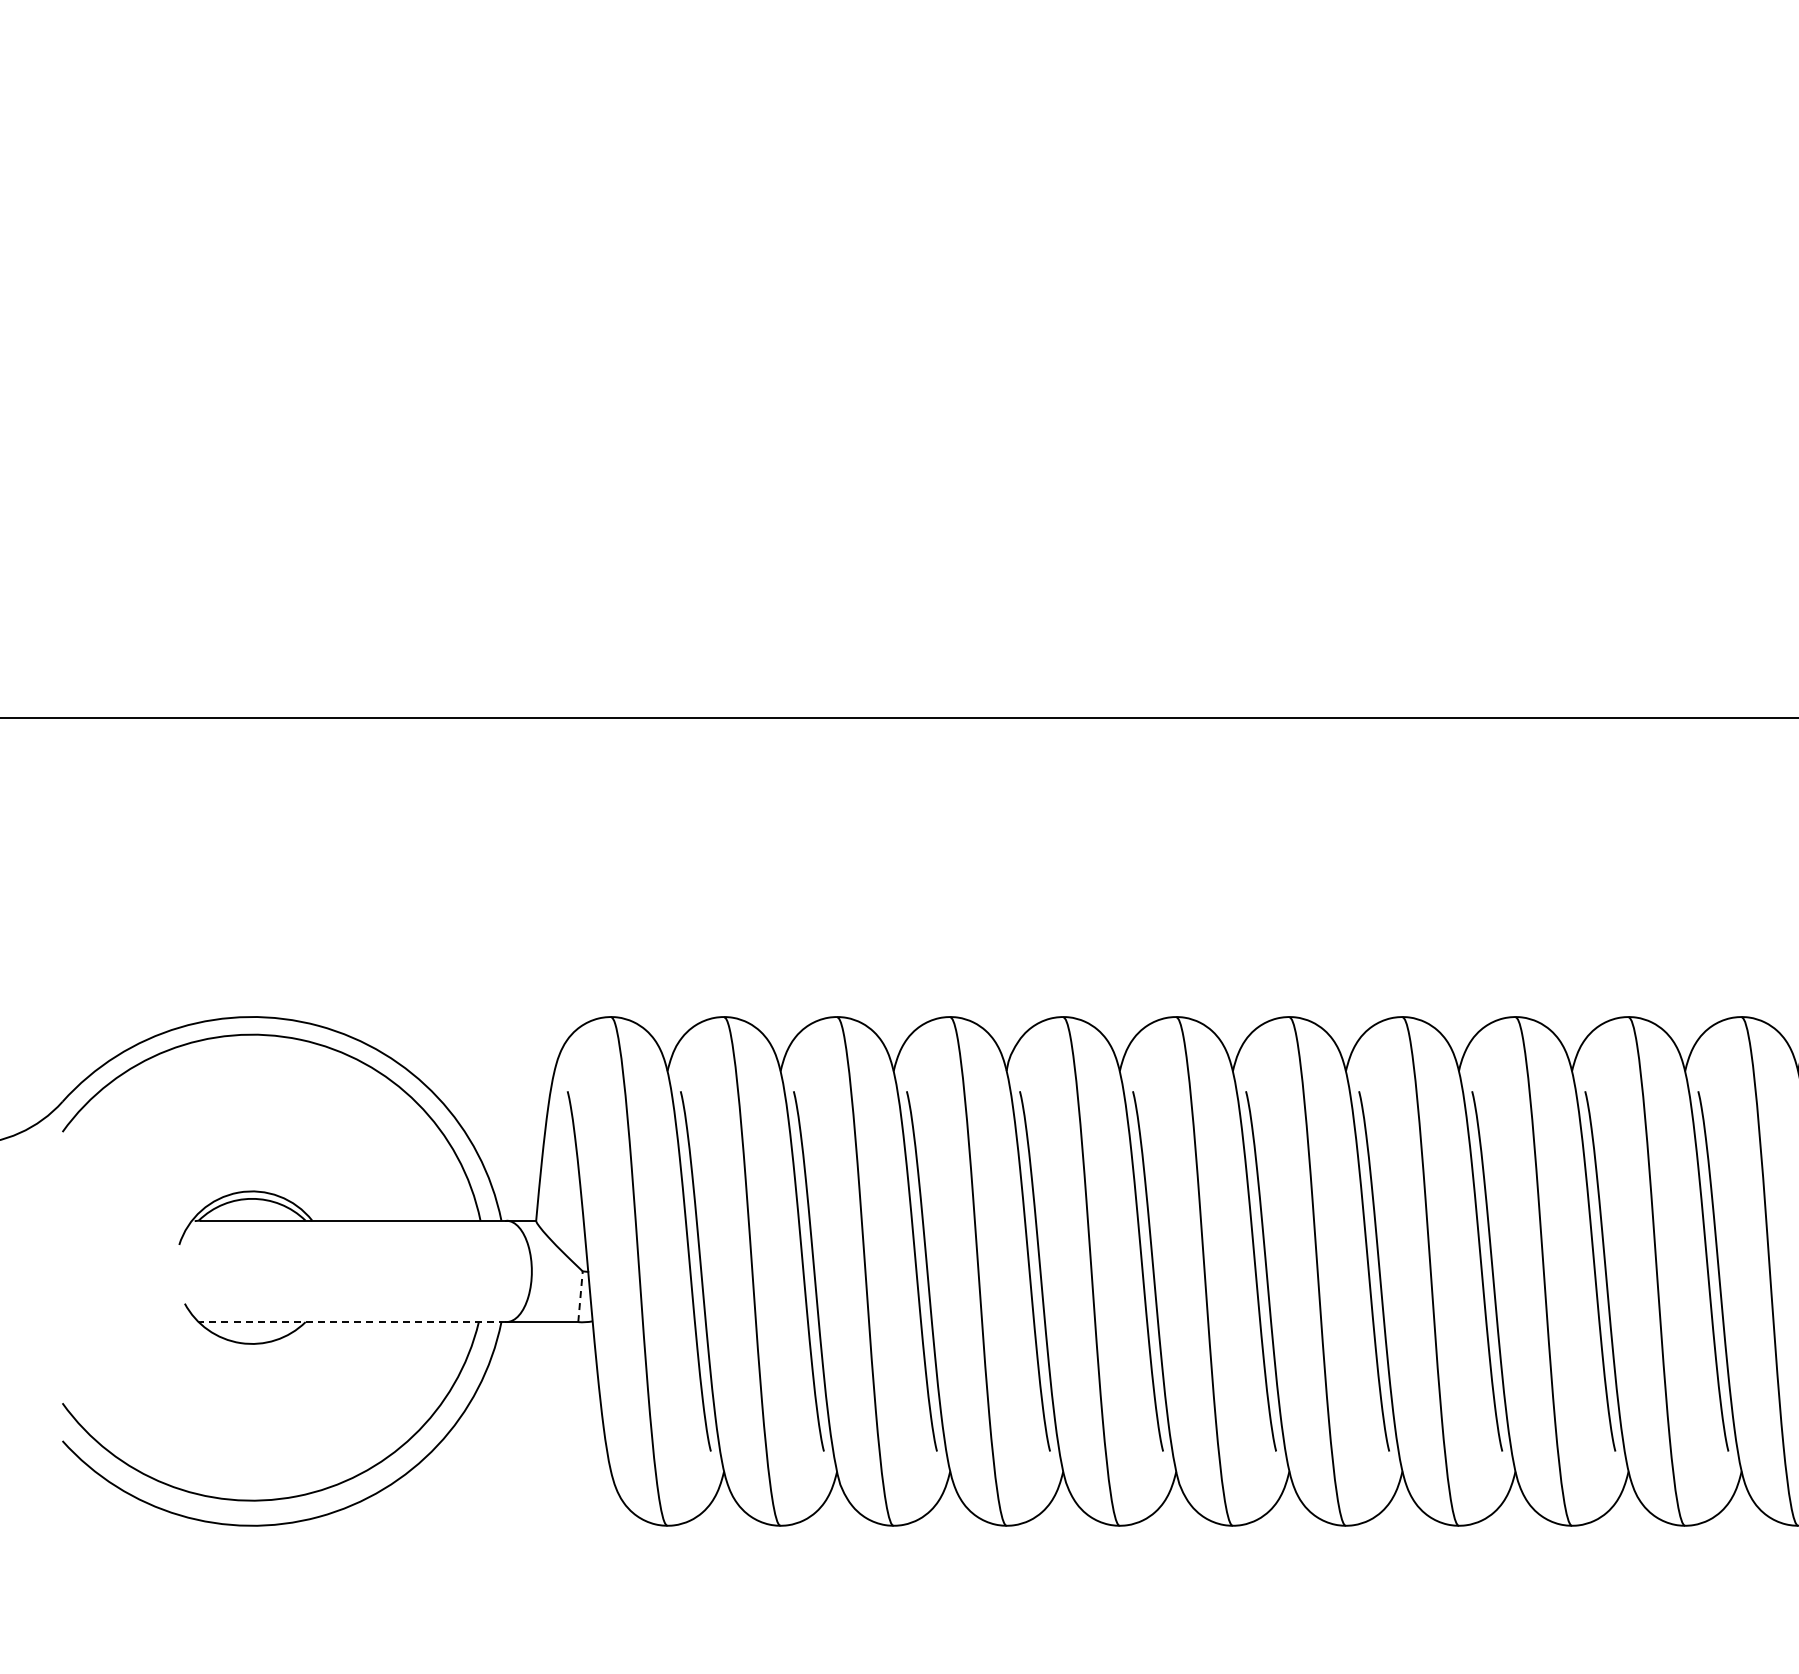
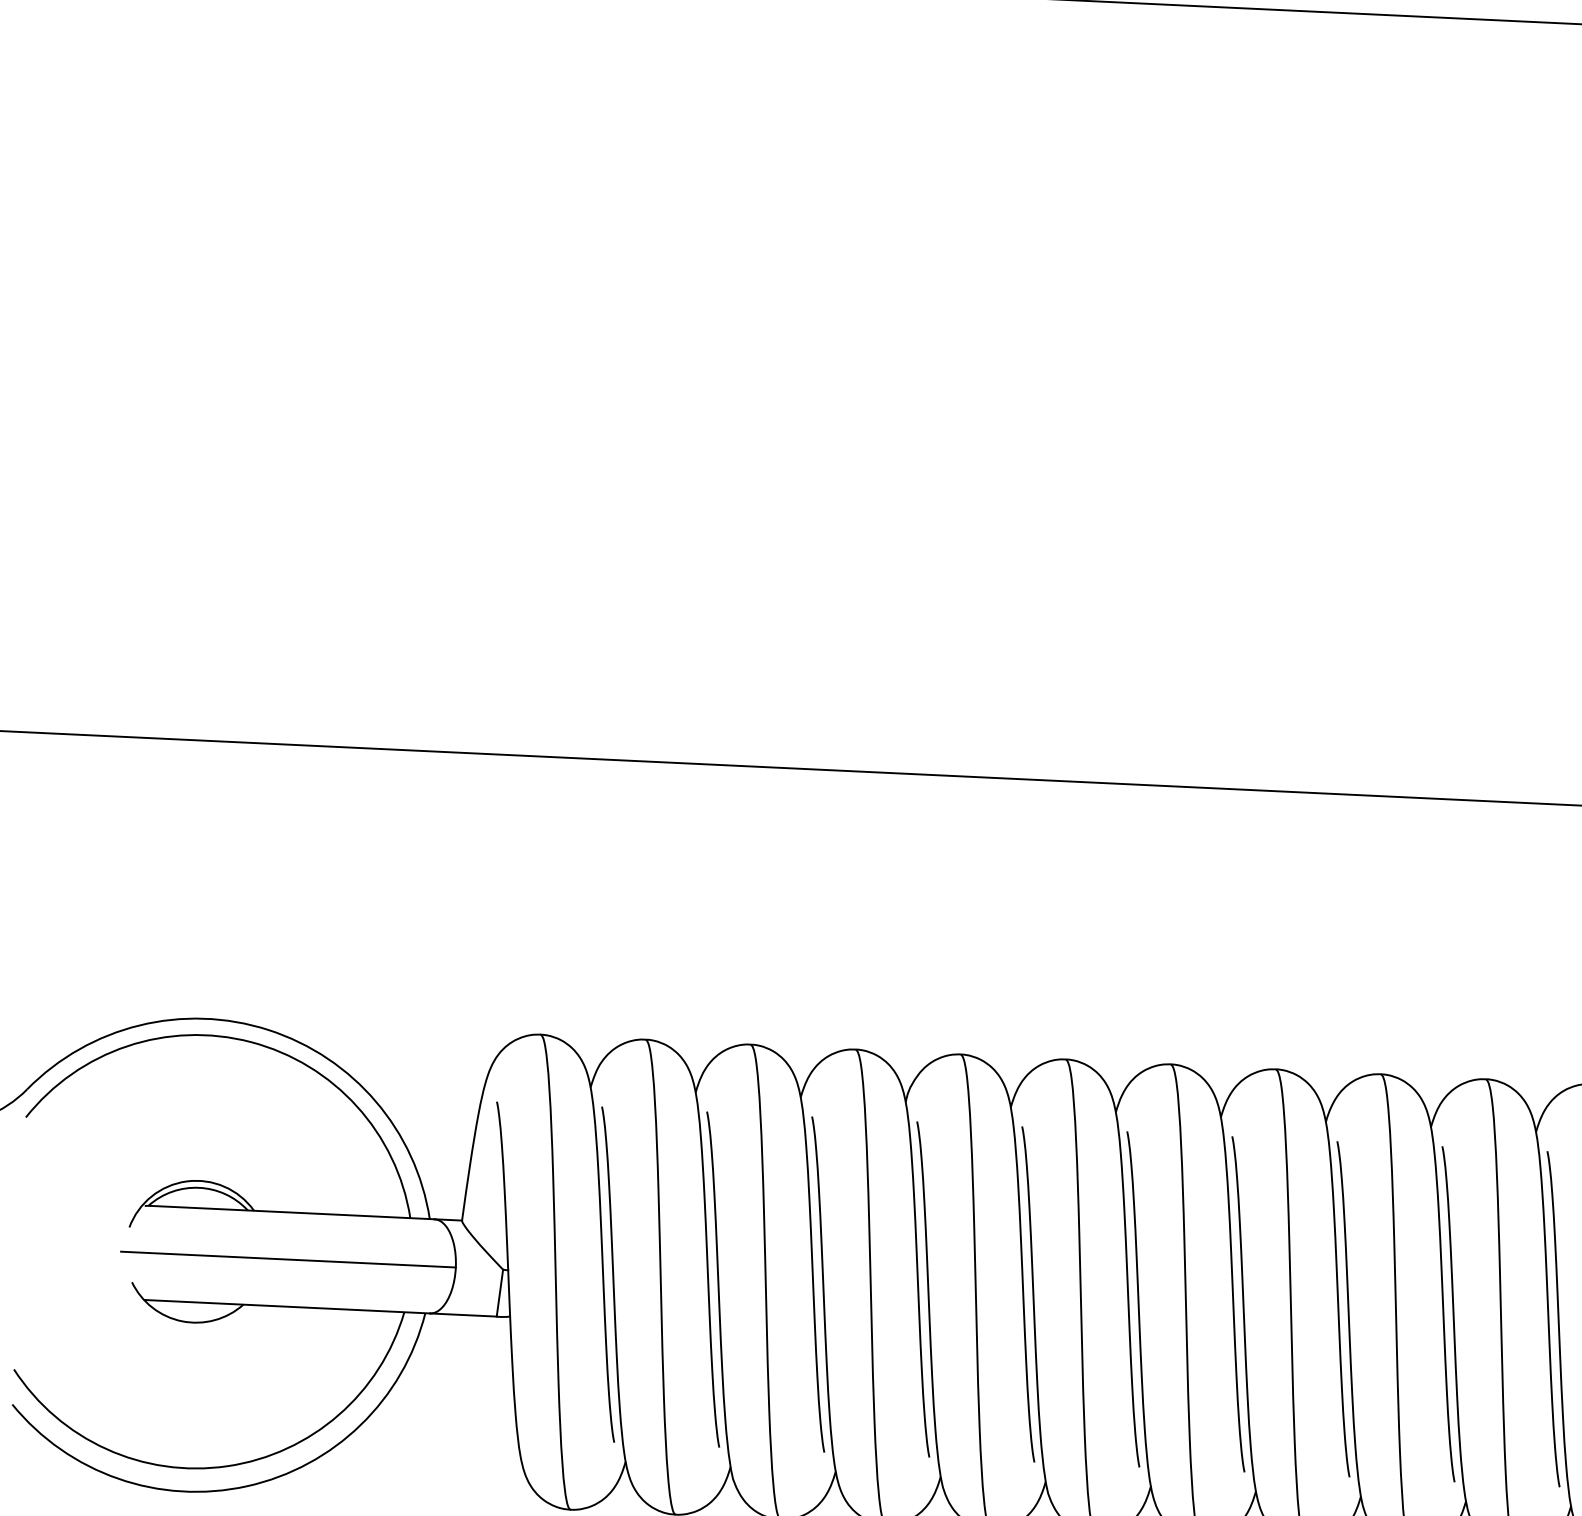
line: (351, 1271) -> (288, 1259), added
line: (580, 1296) -> (499, 1292), dashed -> solid
line: (353, 1322) -> (287, 1307), dashed -> solid

